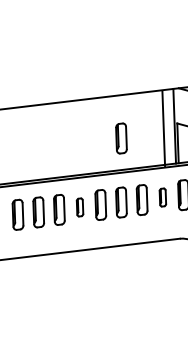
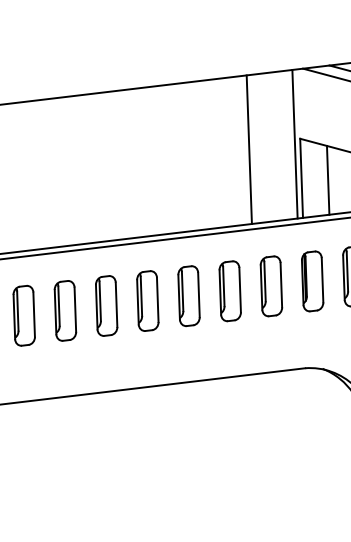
line: (163, 128) -> (248, 148), moved
part: (121, 138) -> (189, 168), removed
part: (162, 197) -> (270, 286), size x1.67
part: (79, 207) -> (105, 306), size x1.67

